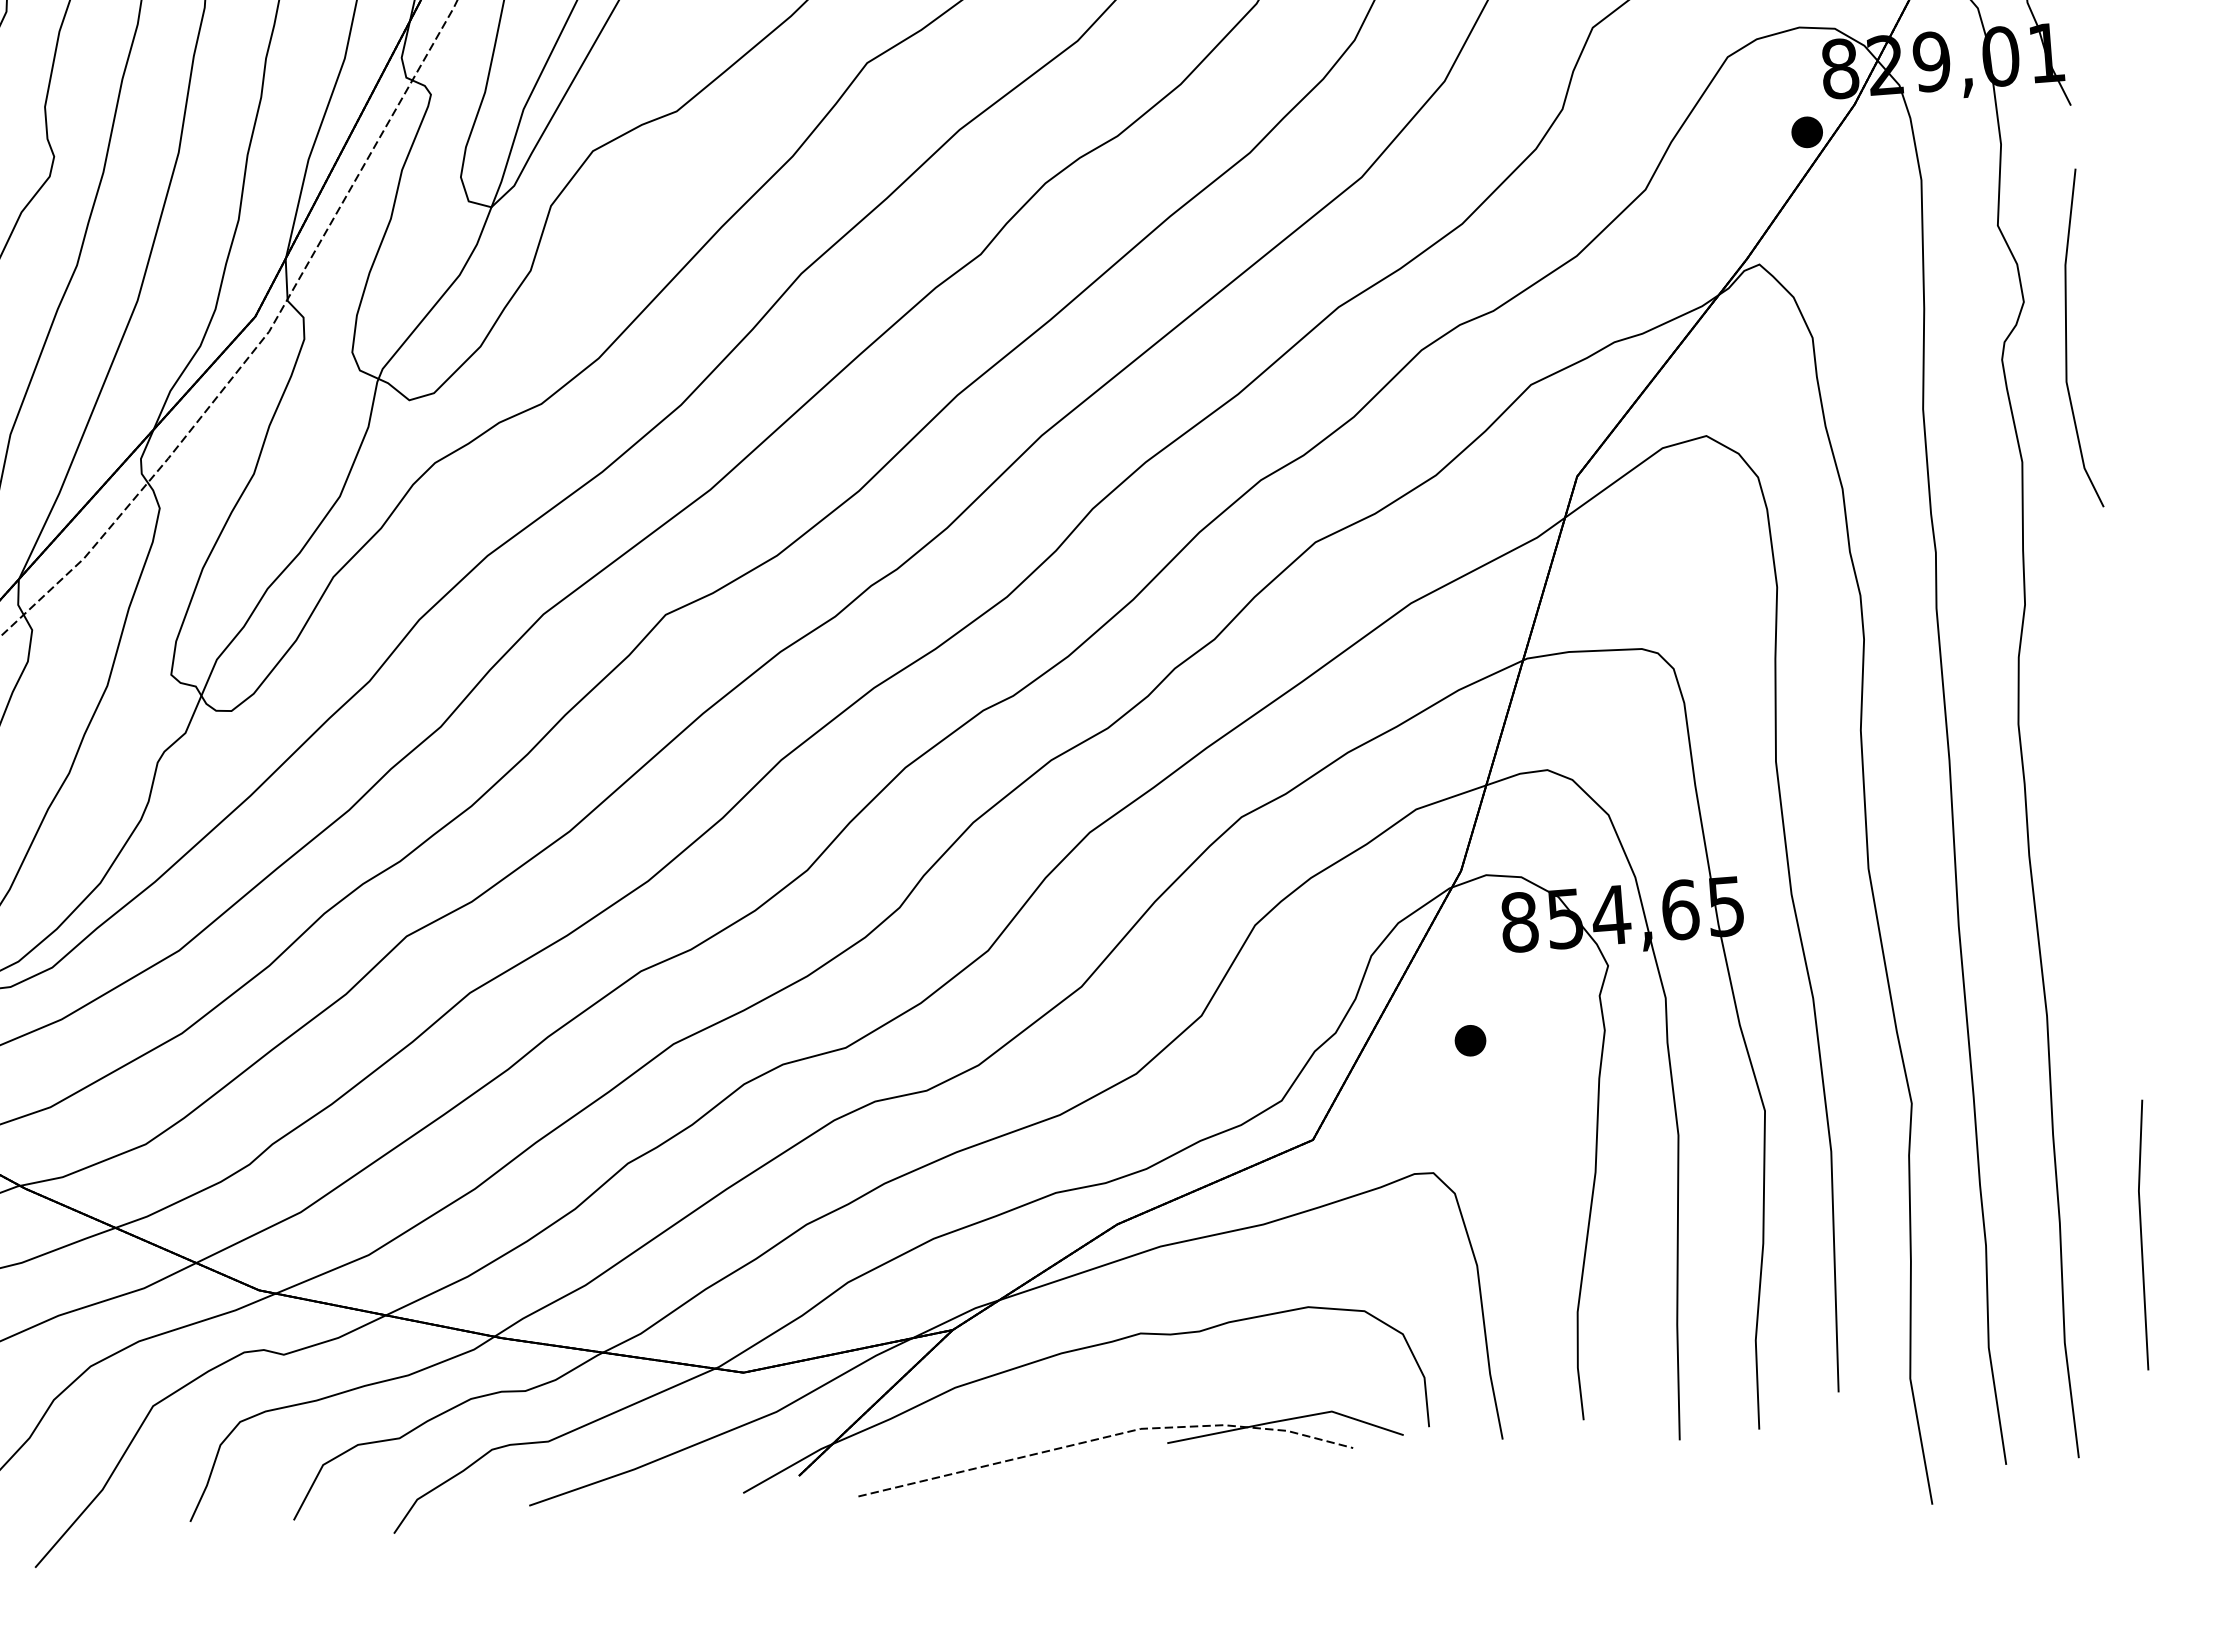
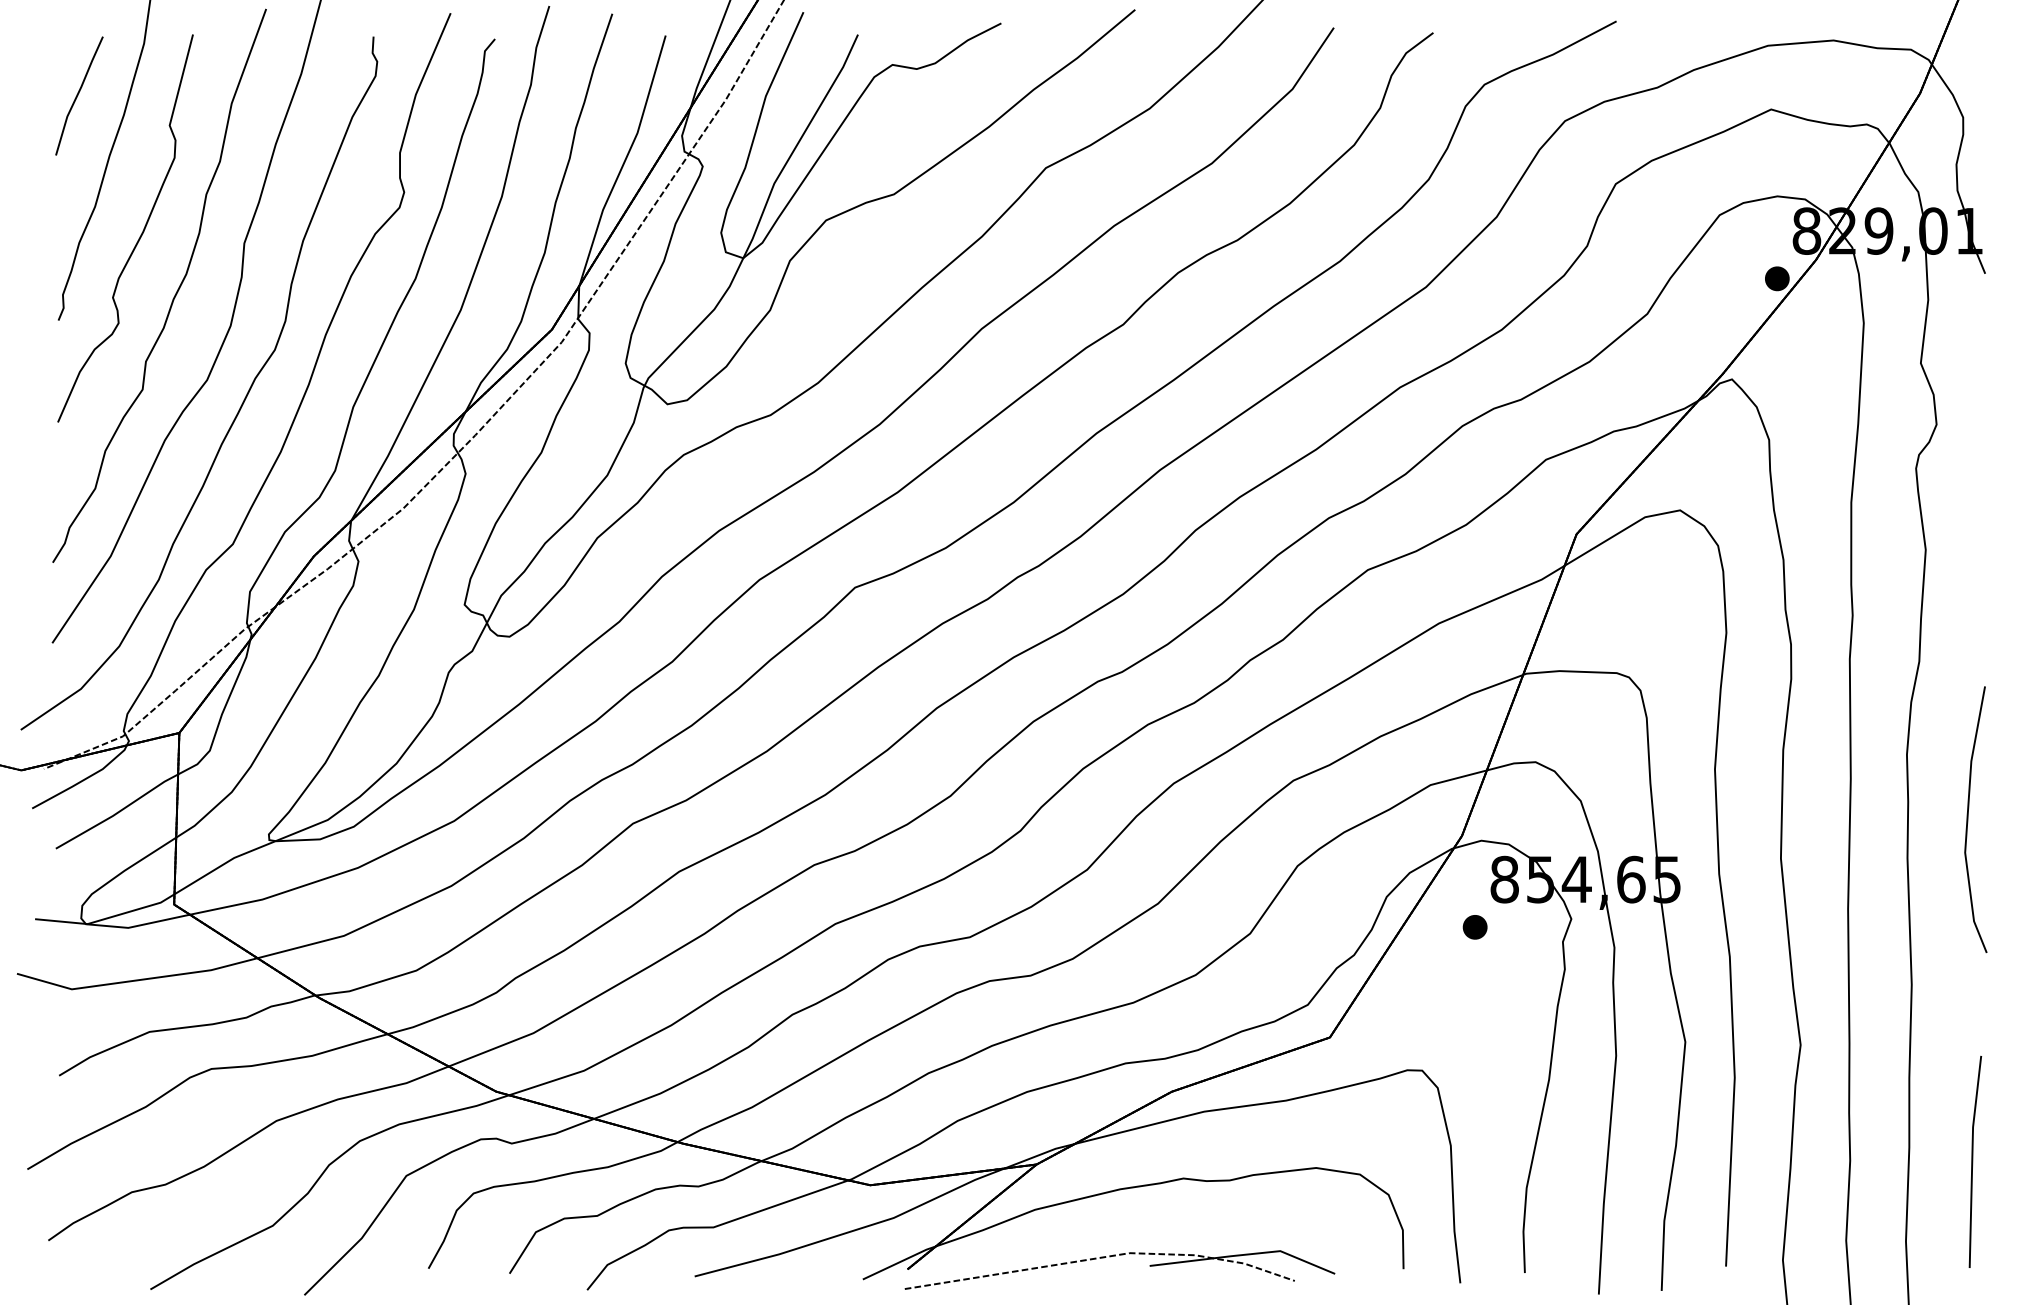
line: (2067, 339) -> (1968, 819), moved
part: (1469, 1041) -> (1474, 927), moved
part: (1122, 1434) -> (1115, 1256), moved

